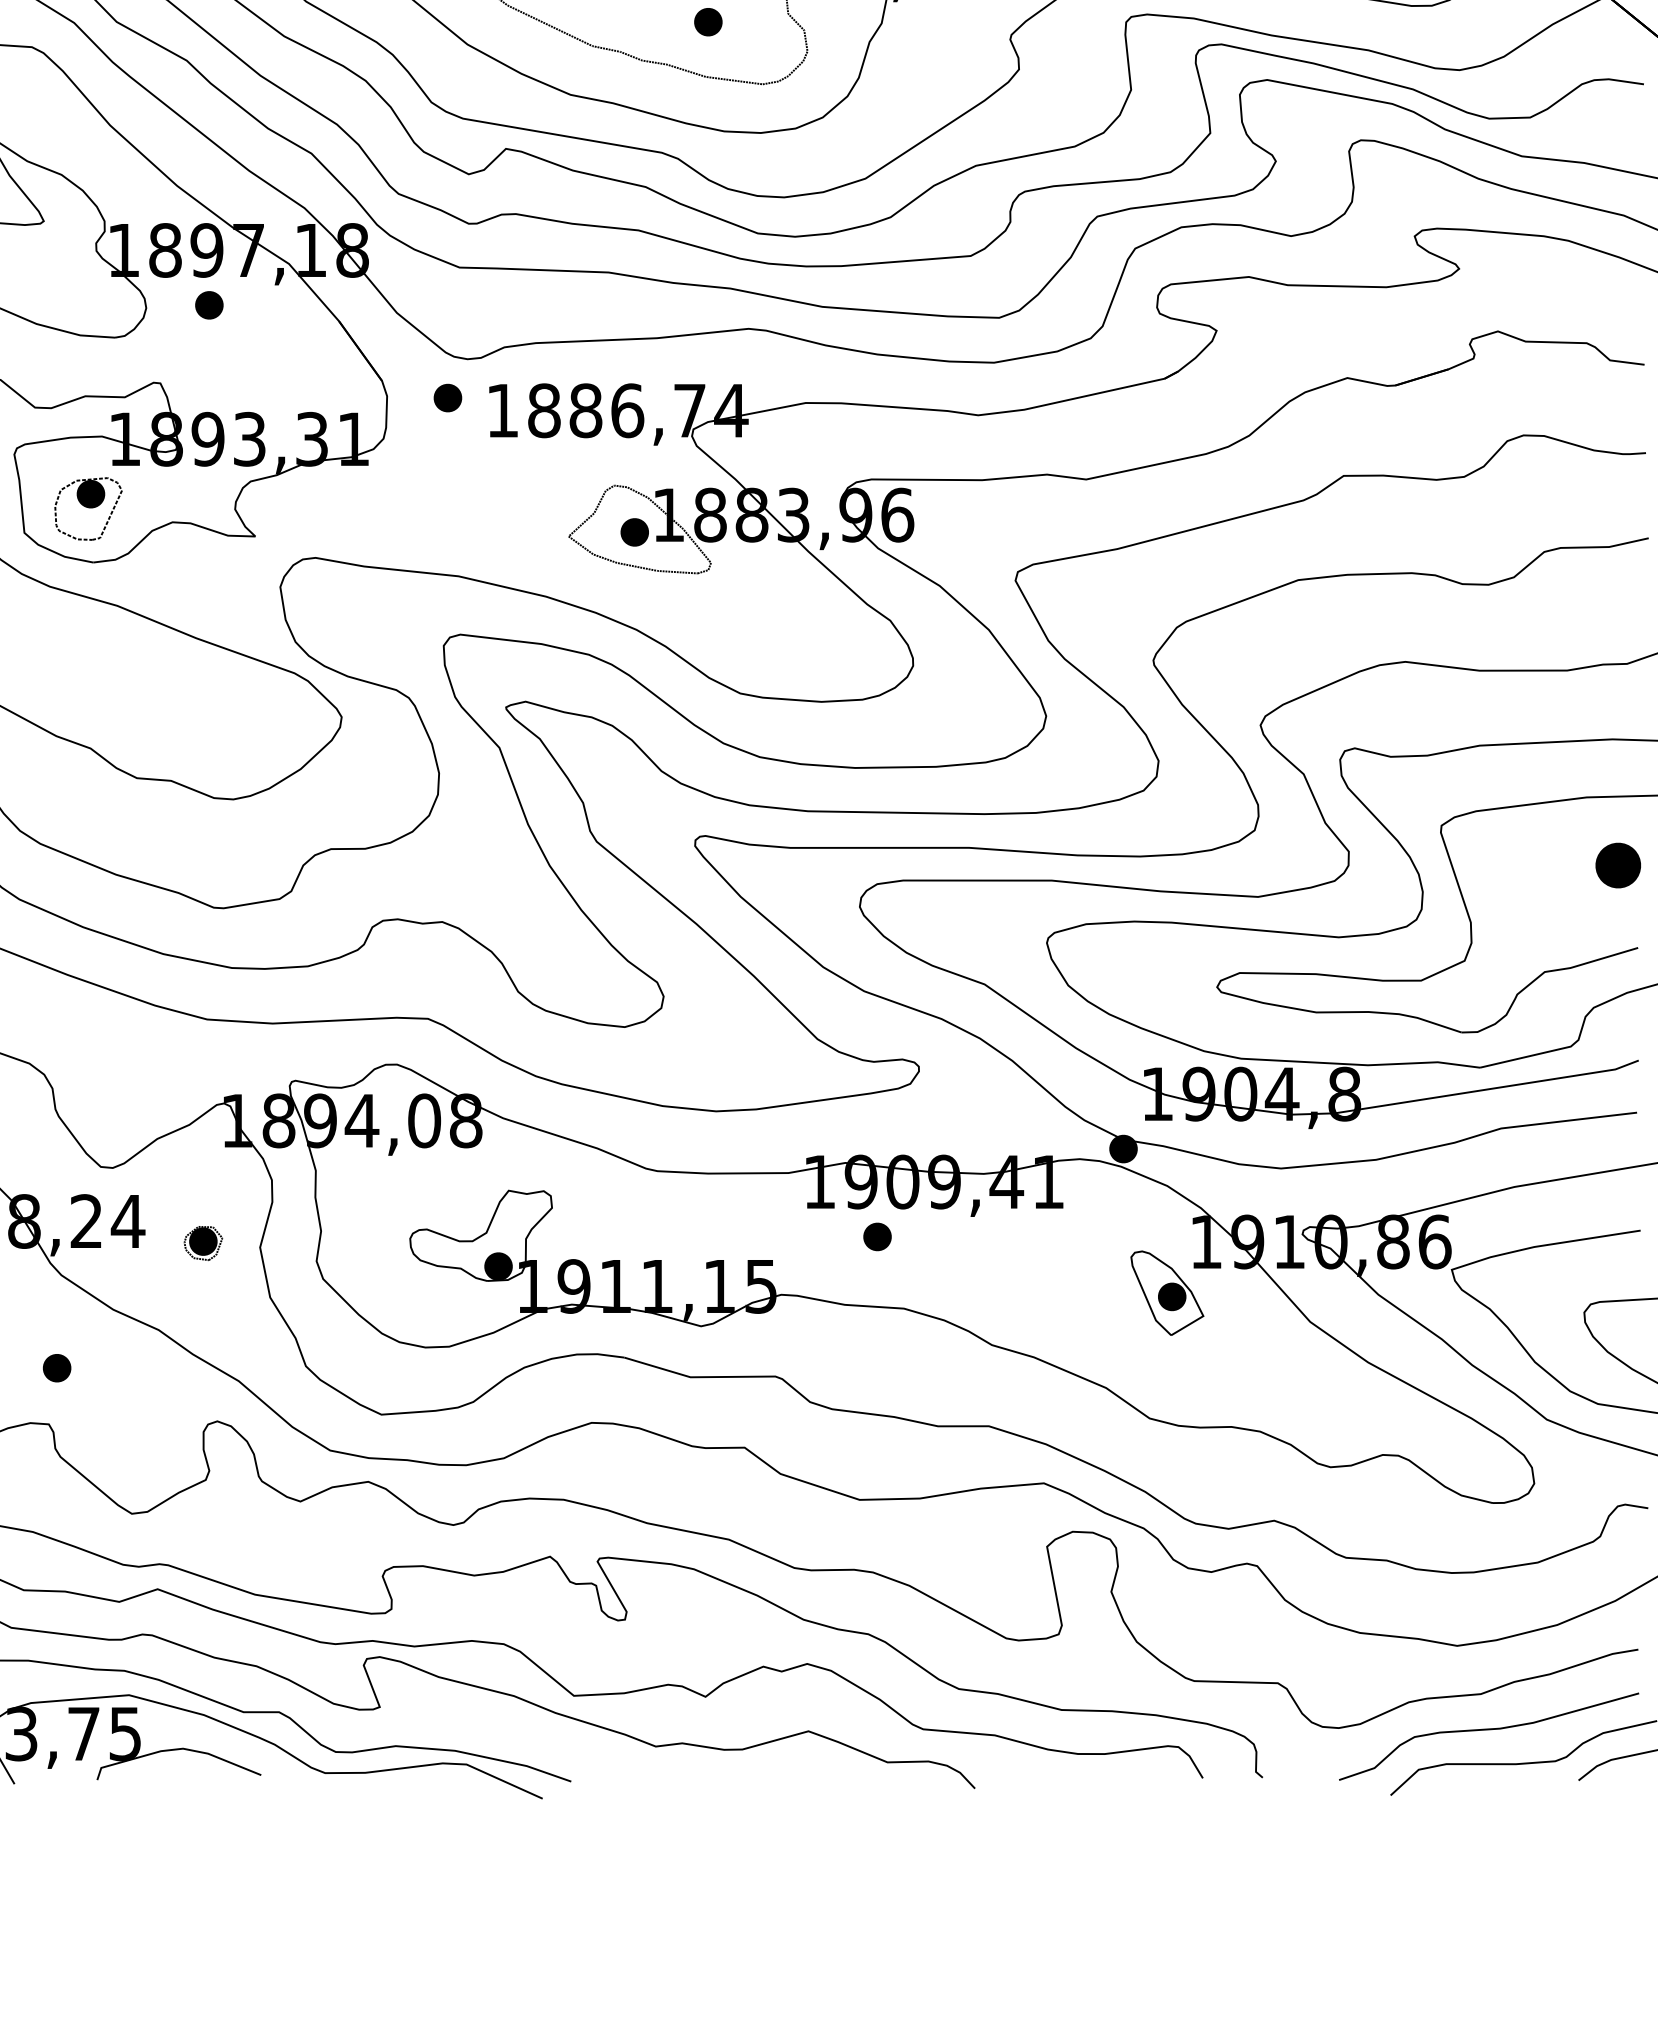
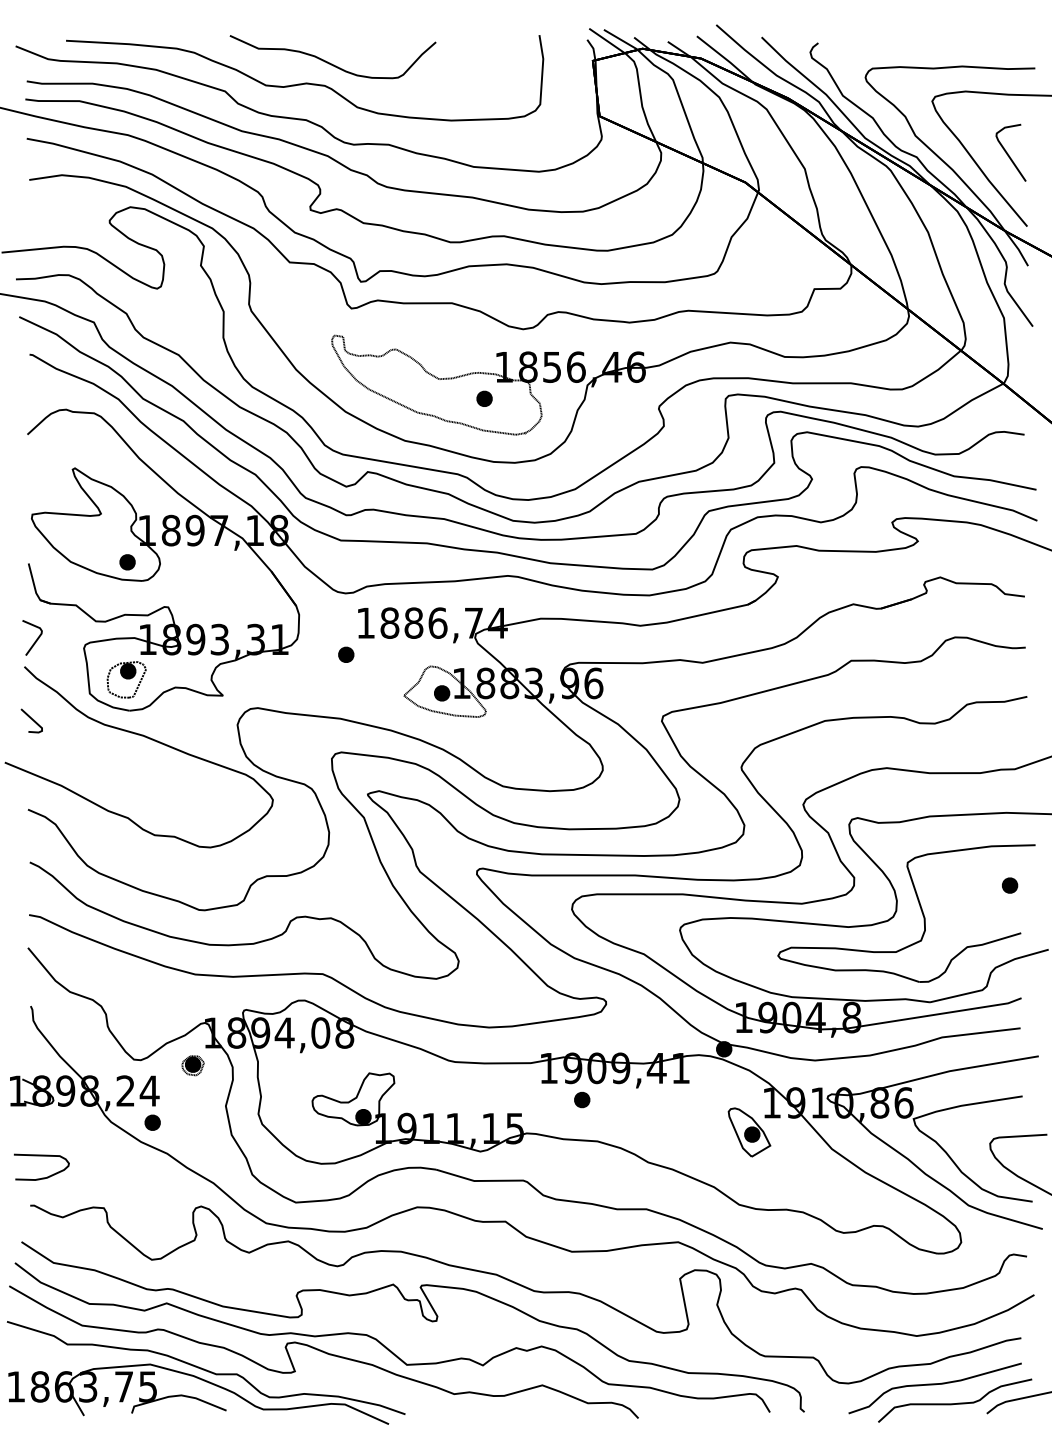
part: (209, 305) -> (127, 562), moved
part: (448, 397) -> (346, 654), moved
part: (1619, 865) -> (1010, 885), size x0.62
part: (202, 1242) -> (192, 1065), moved
part: (56, 1367) -> (152, 1122), moved

